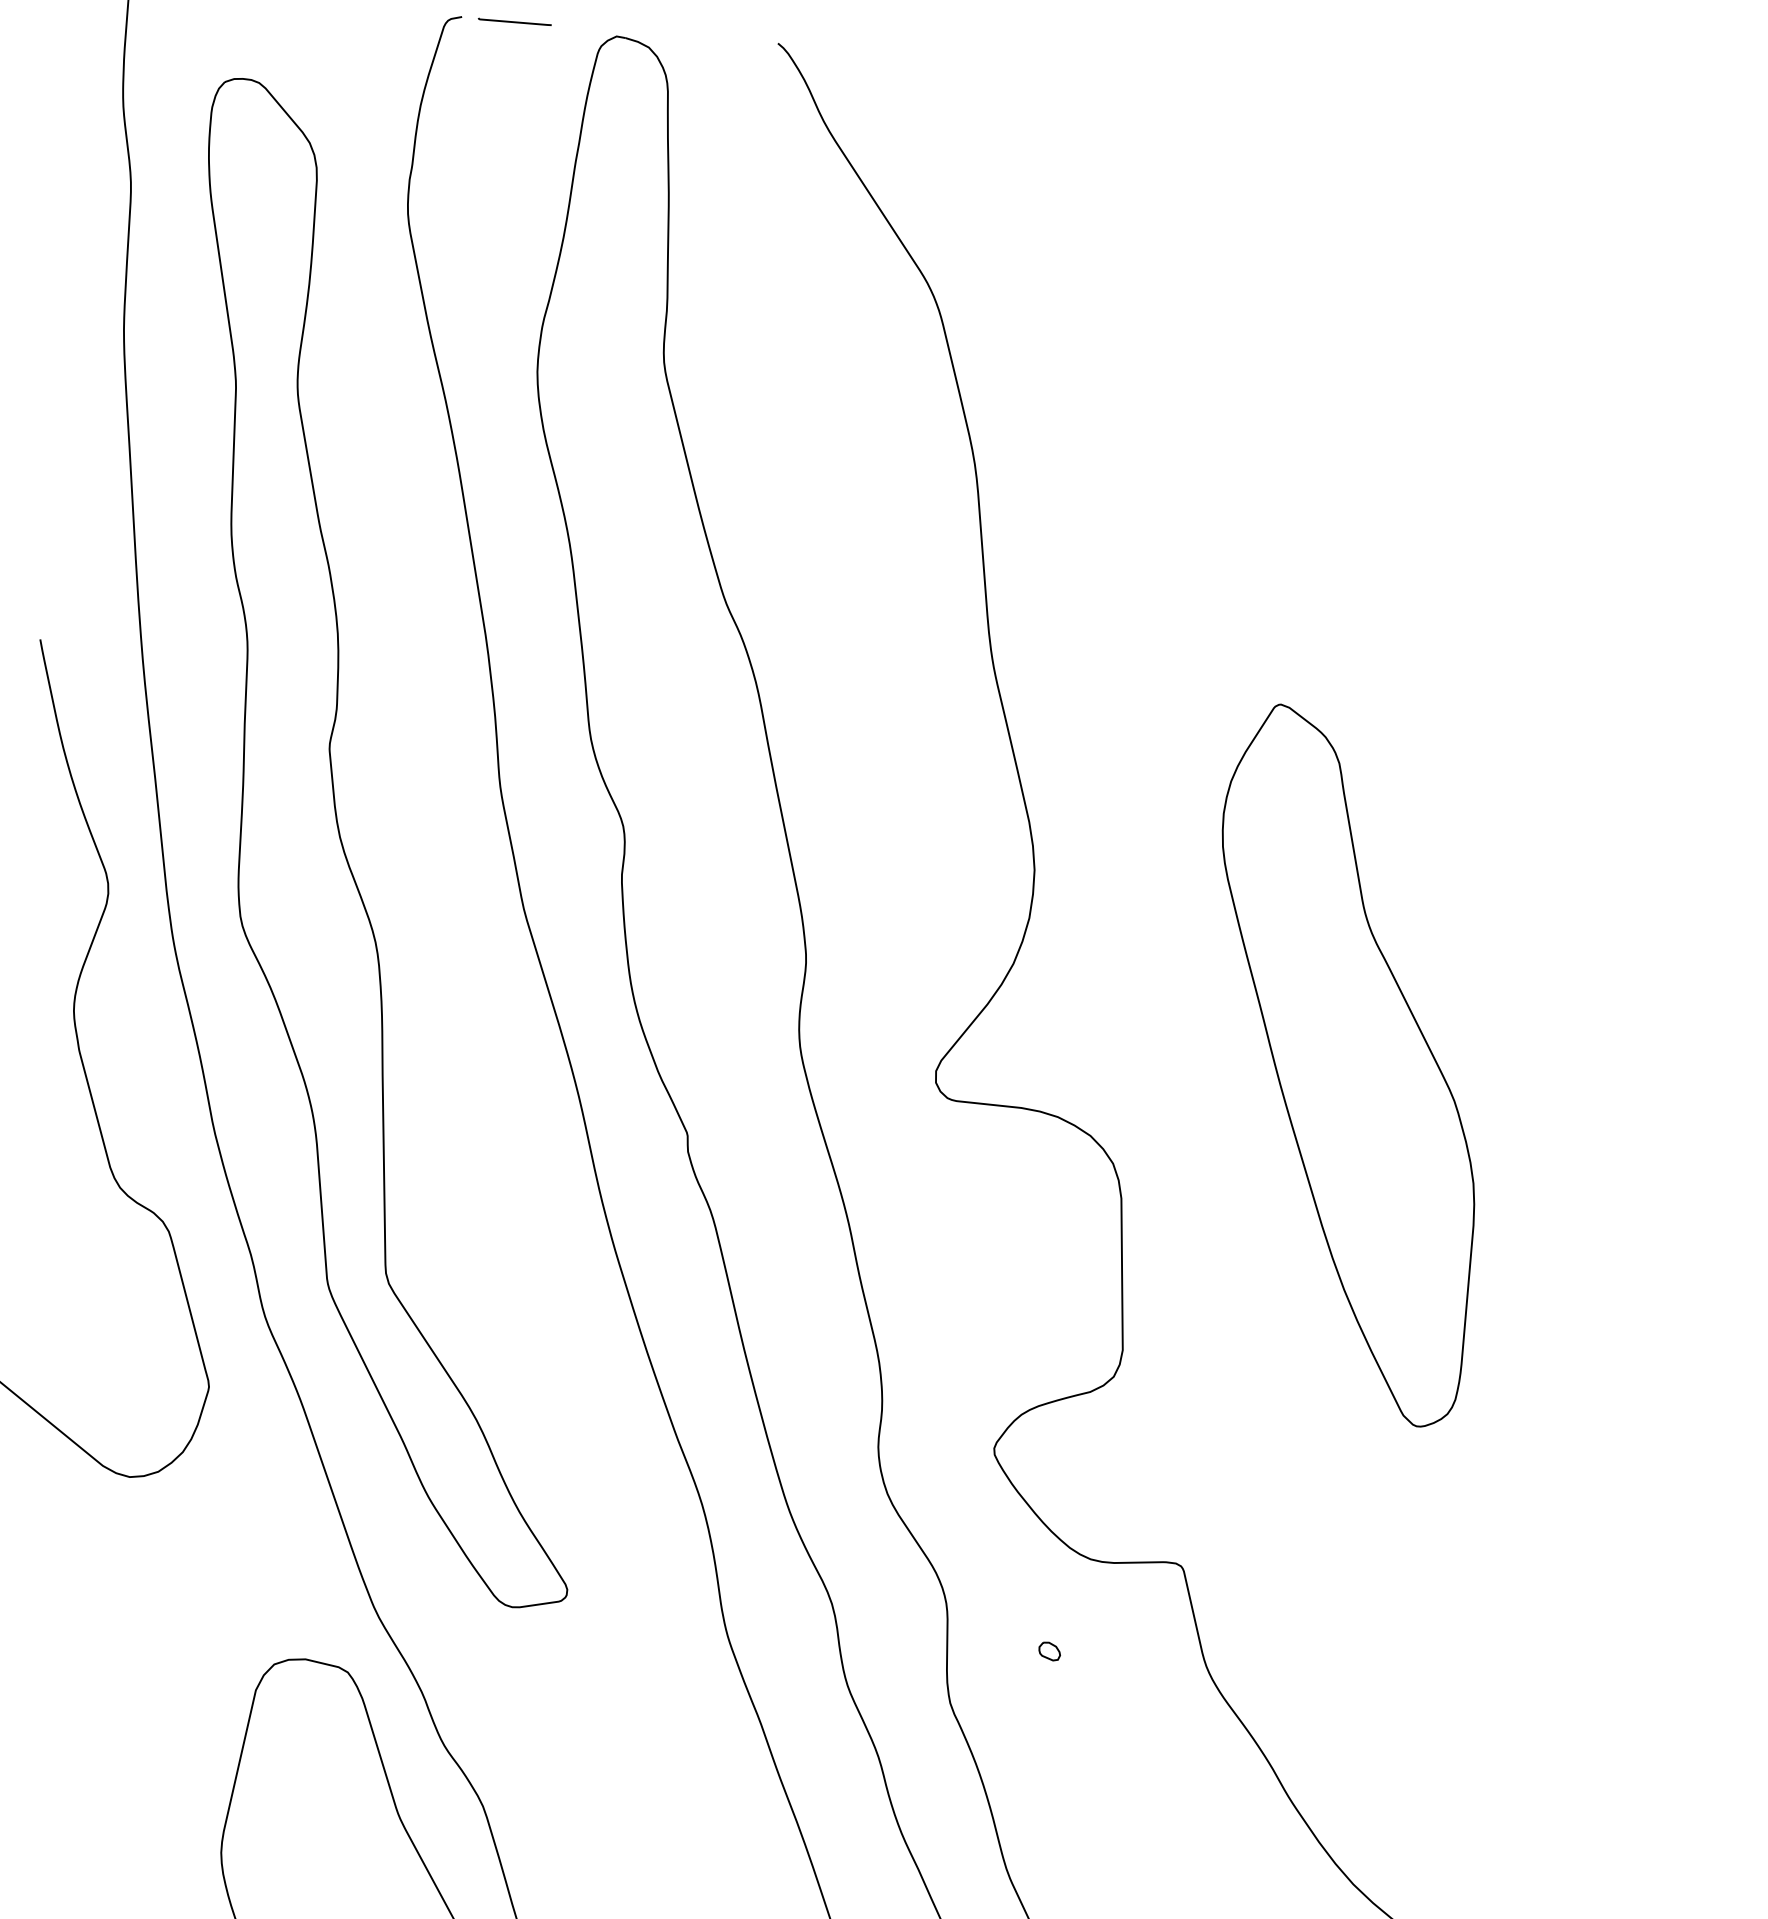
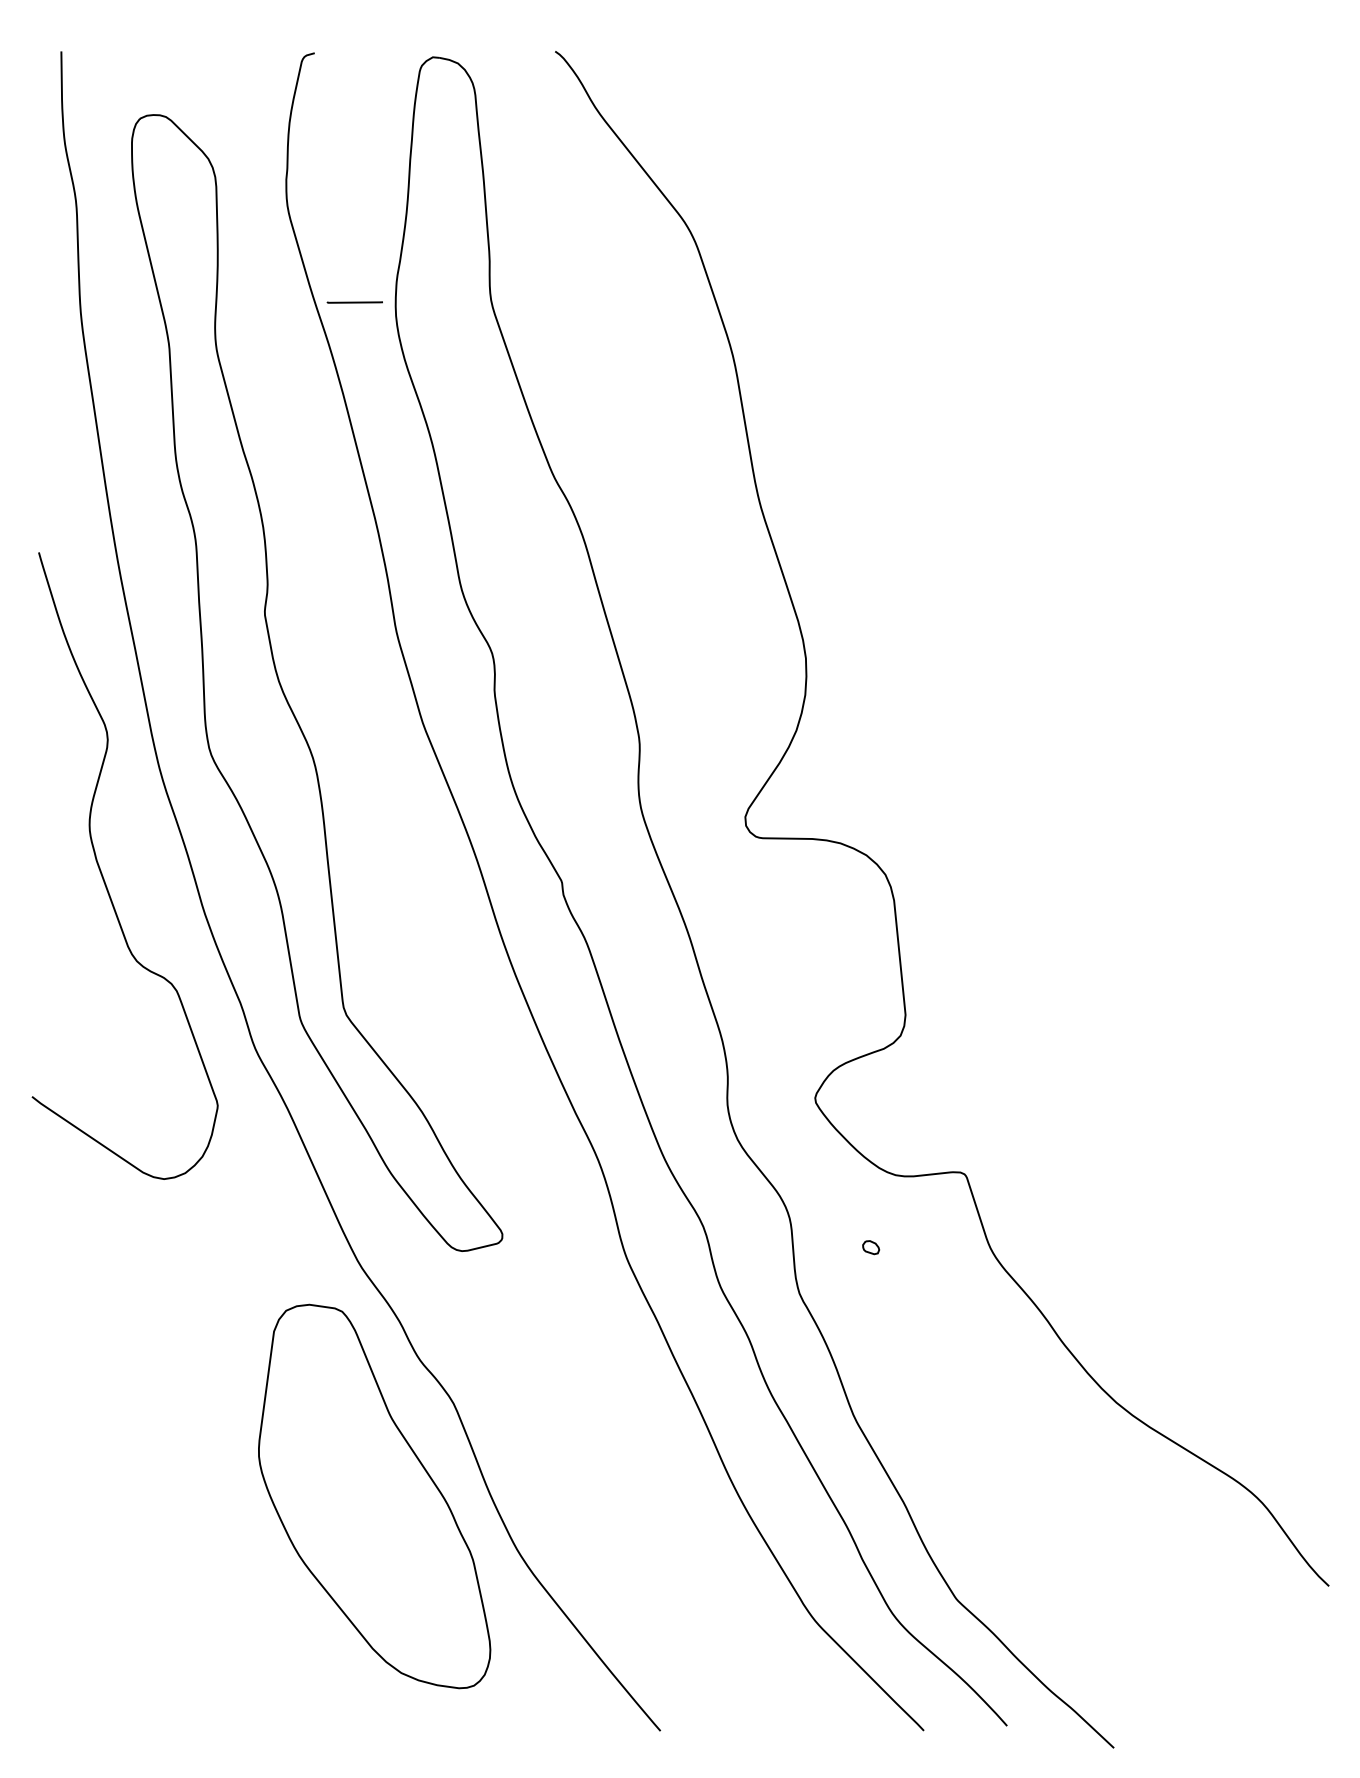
line: (514, 22) -> (354, 302), moved
part: (1344, 1065) -> (1053, 784), removed

